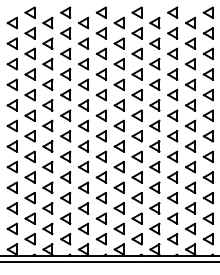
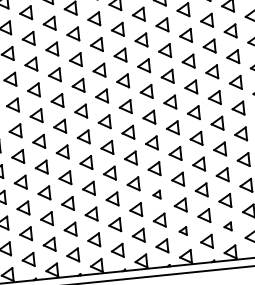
part: (136, 197) -> (156, 194), size x0.6
part: (154, 228) -> (182, 230), size x0.6
part: (190, 228) -> (227, 226), size x0.6

